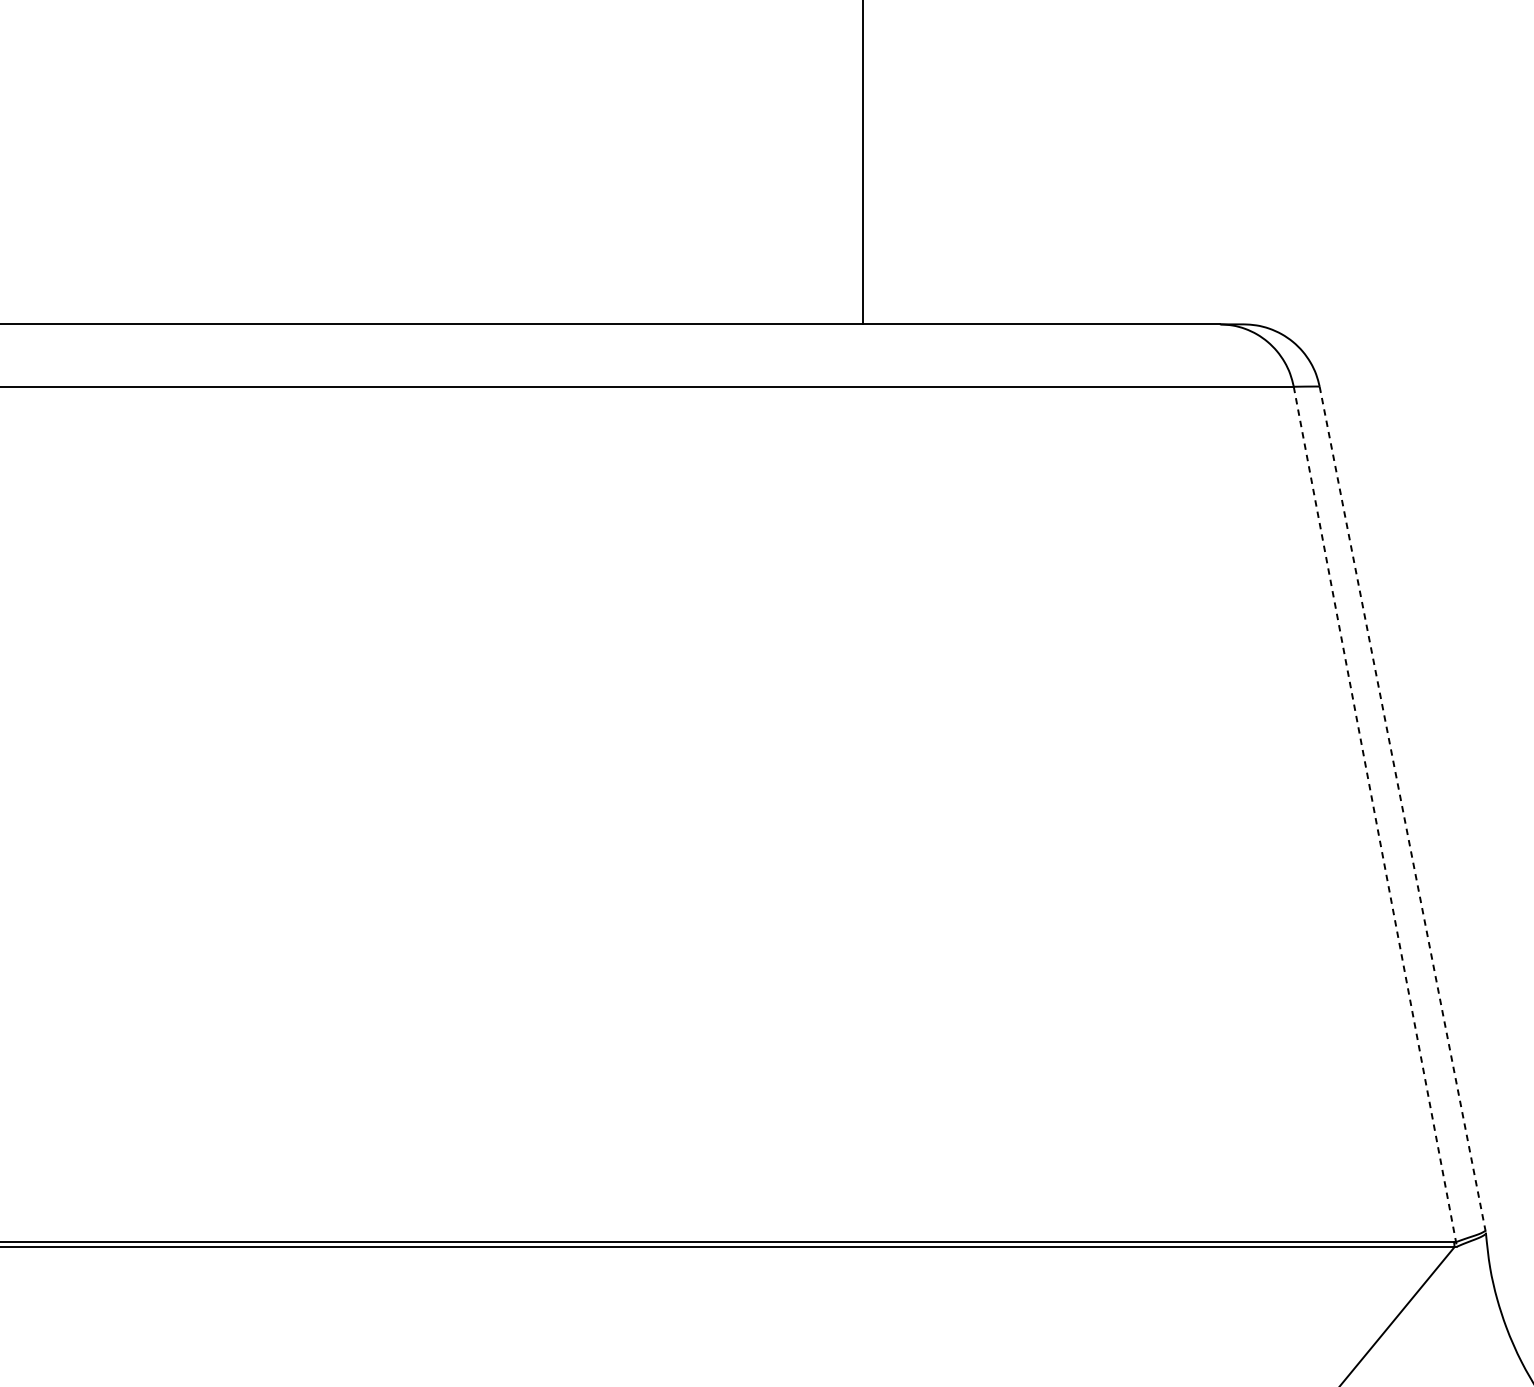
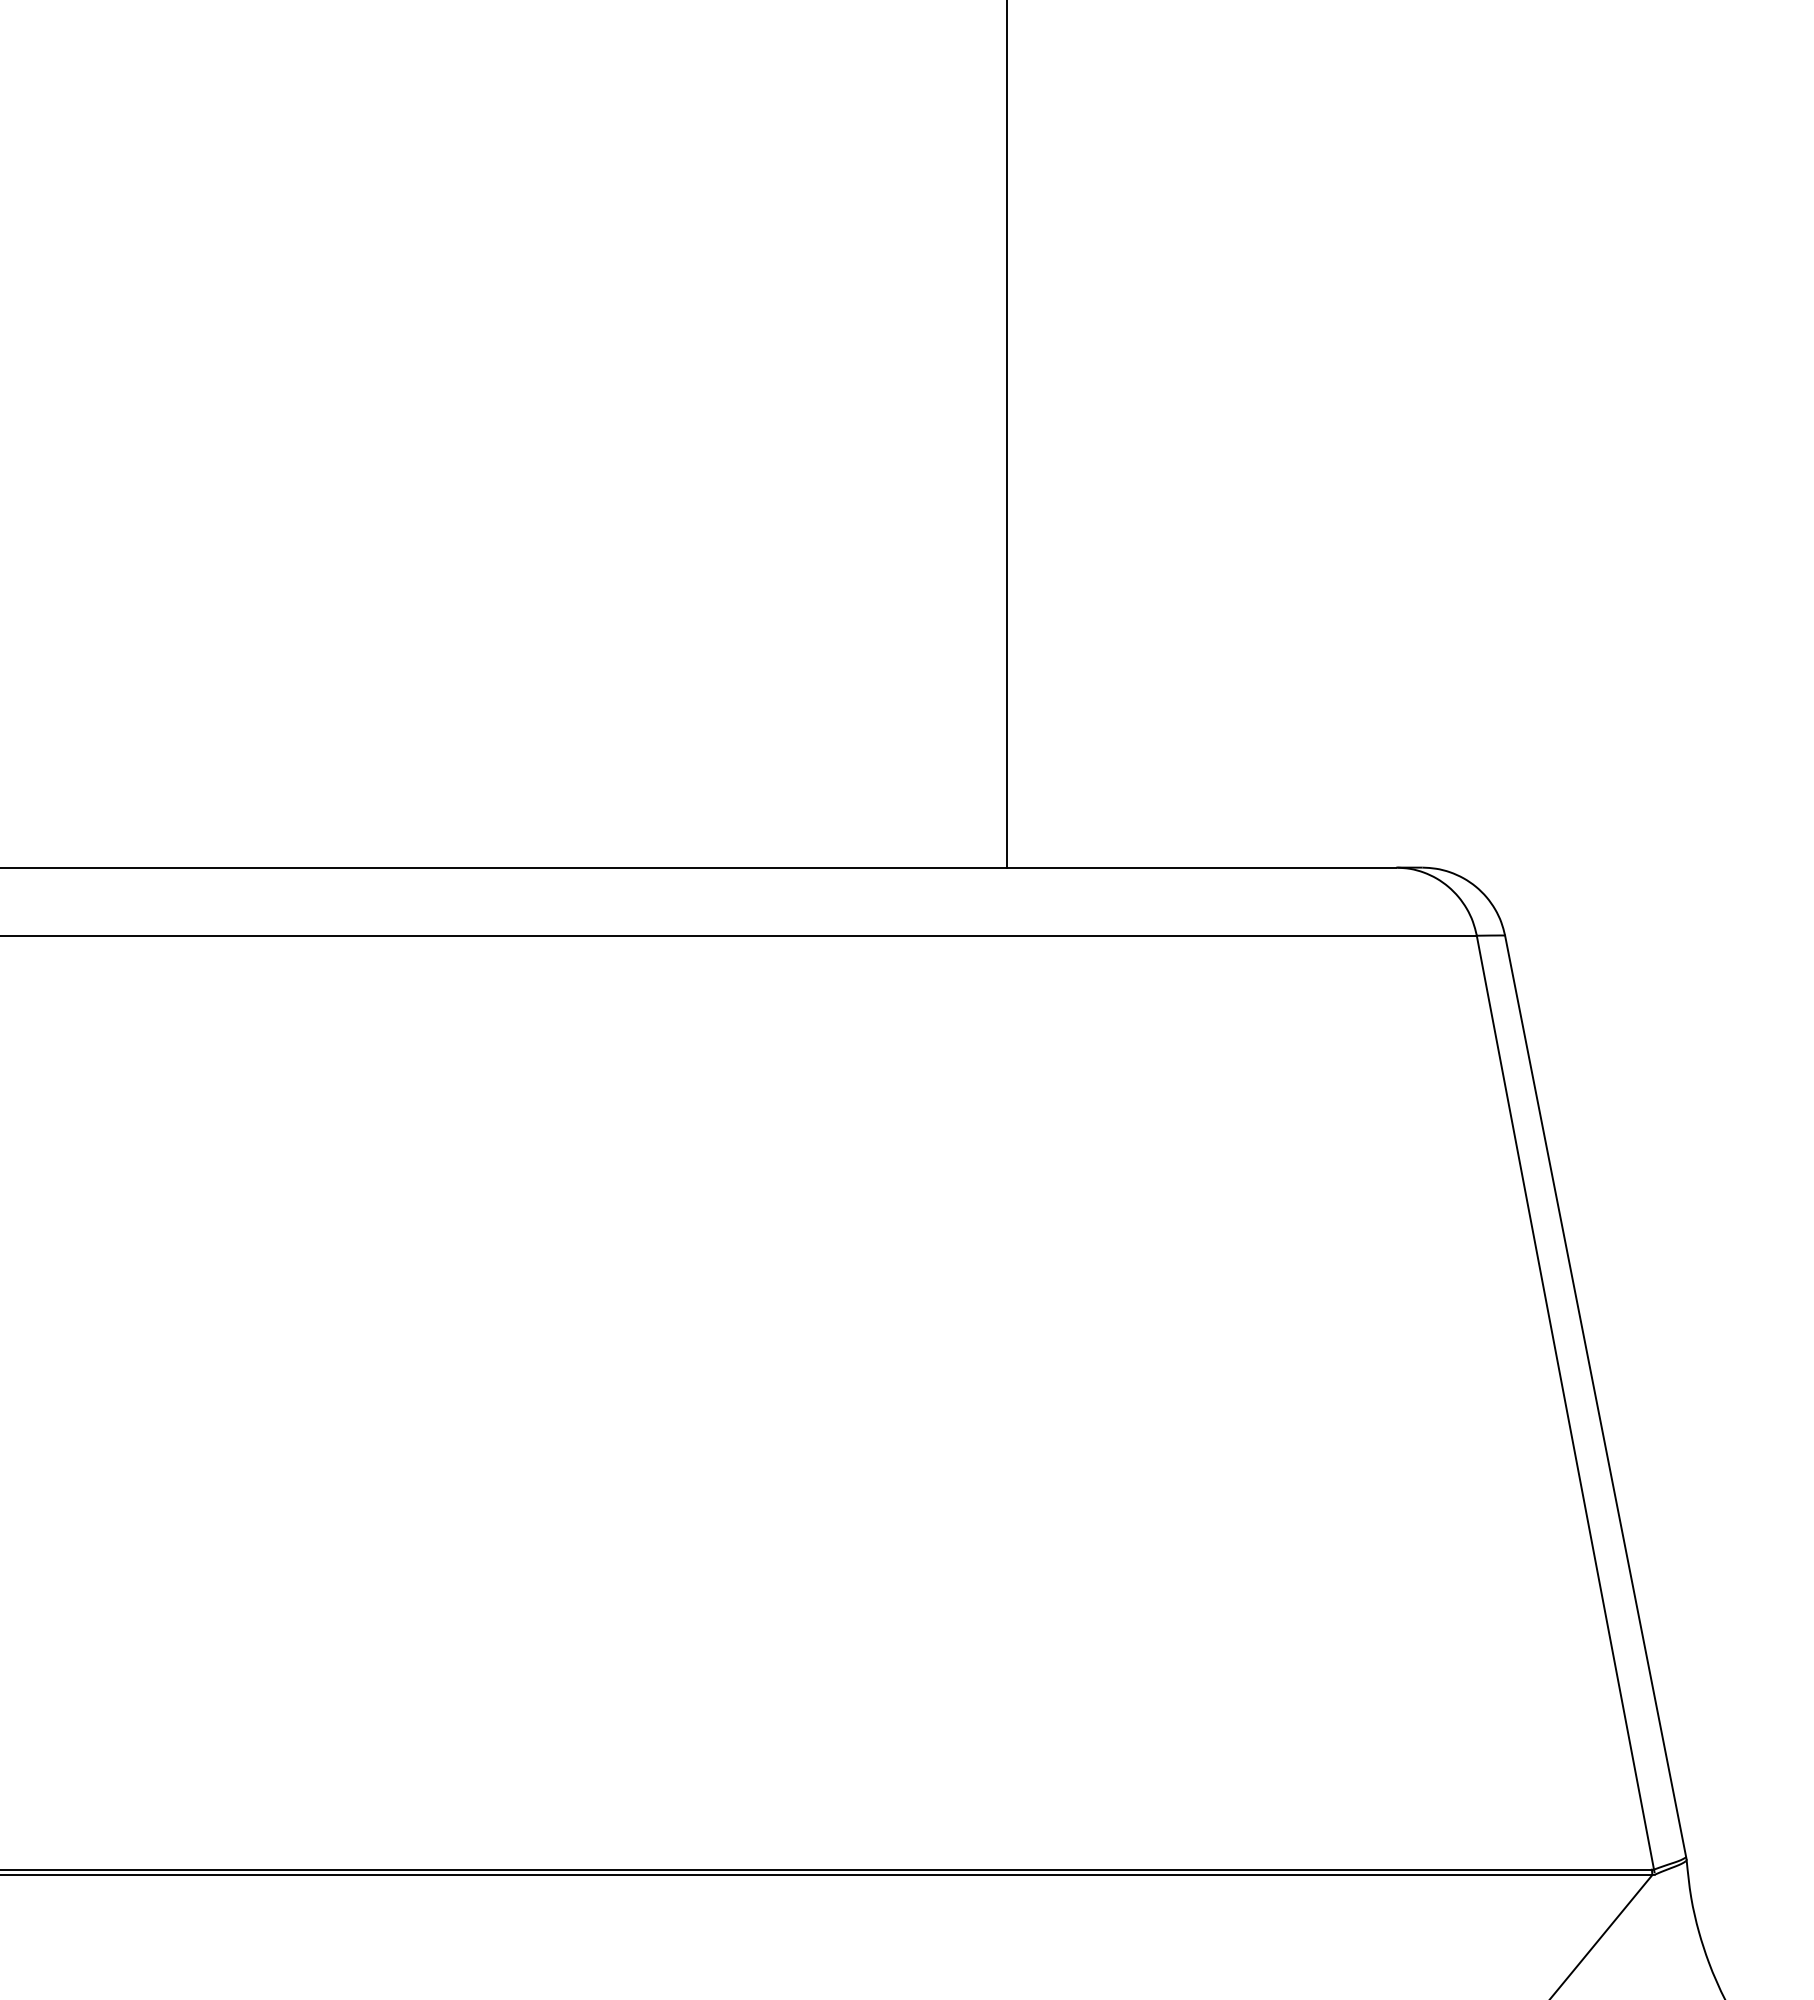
line: (1402, 809) -> (1595, 1397), dashed -> solid
line: (1375, 815) -> (1565, 1403), dashed -> solid

